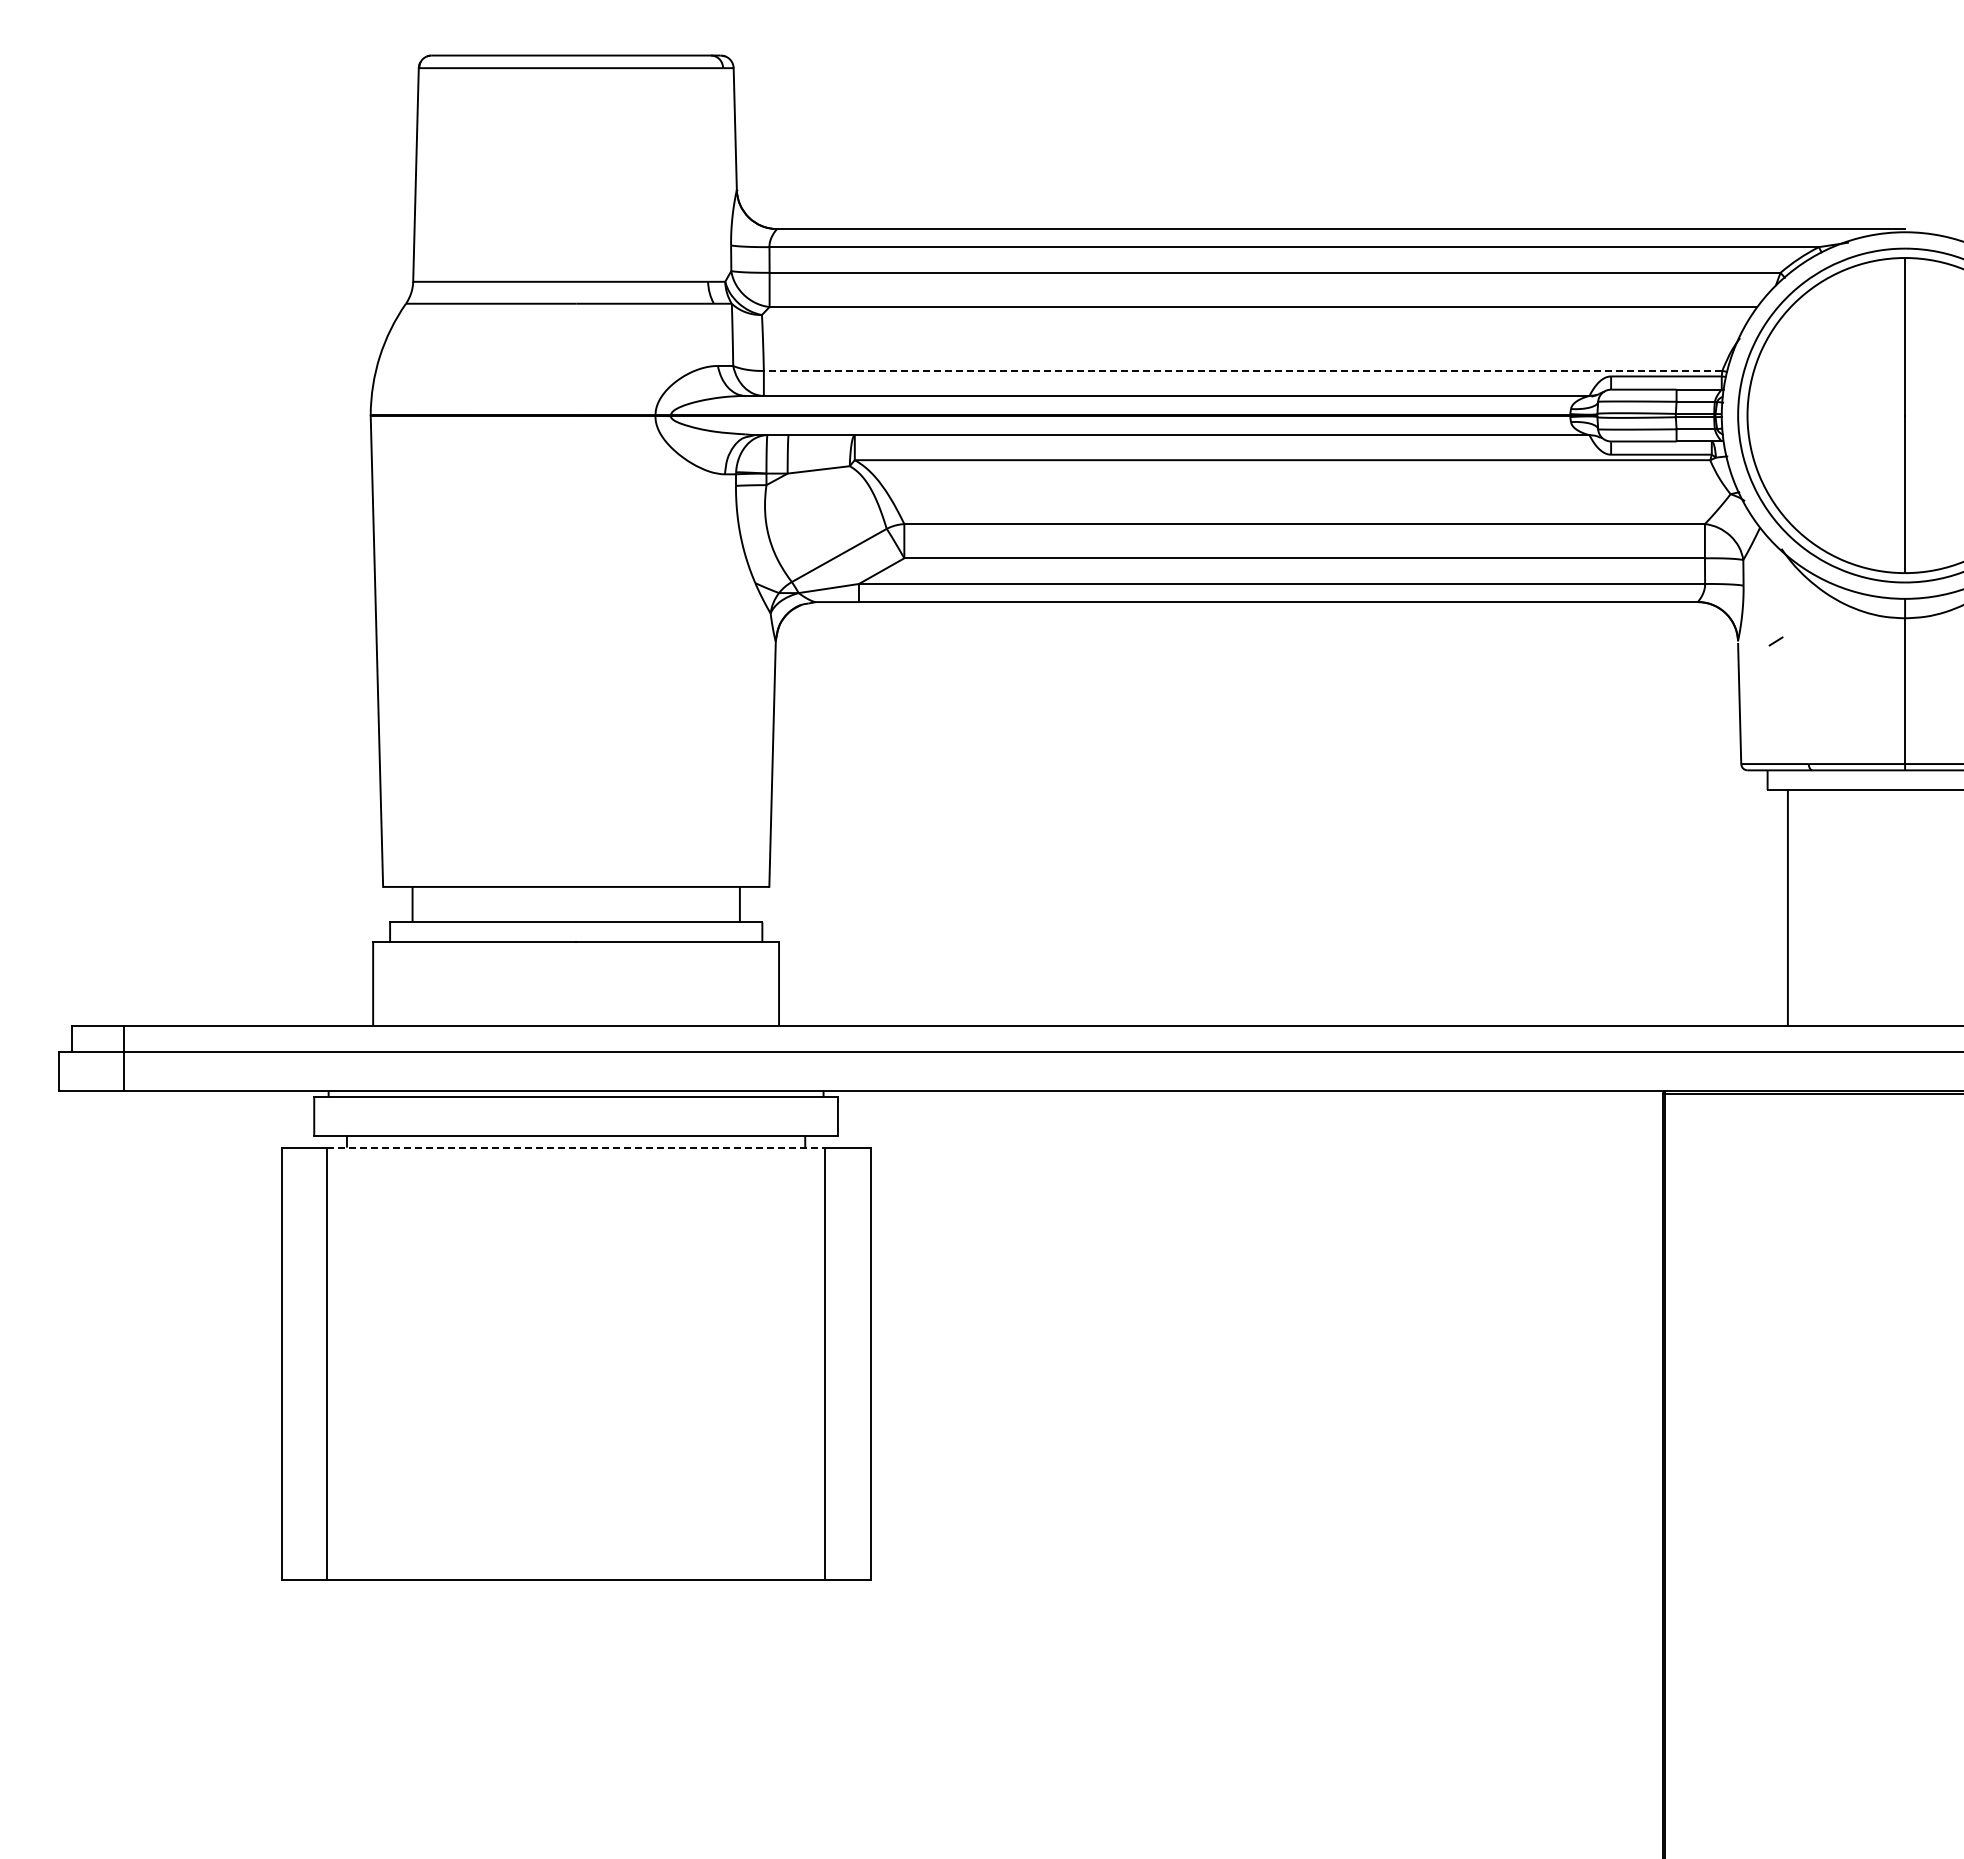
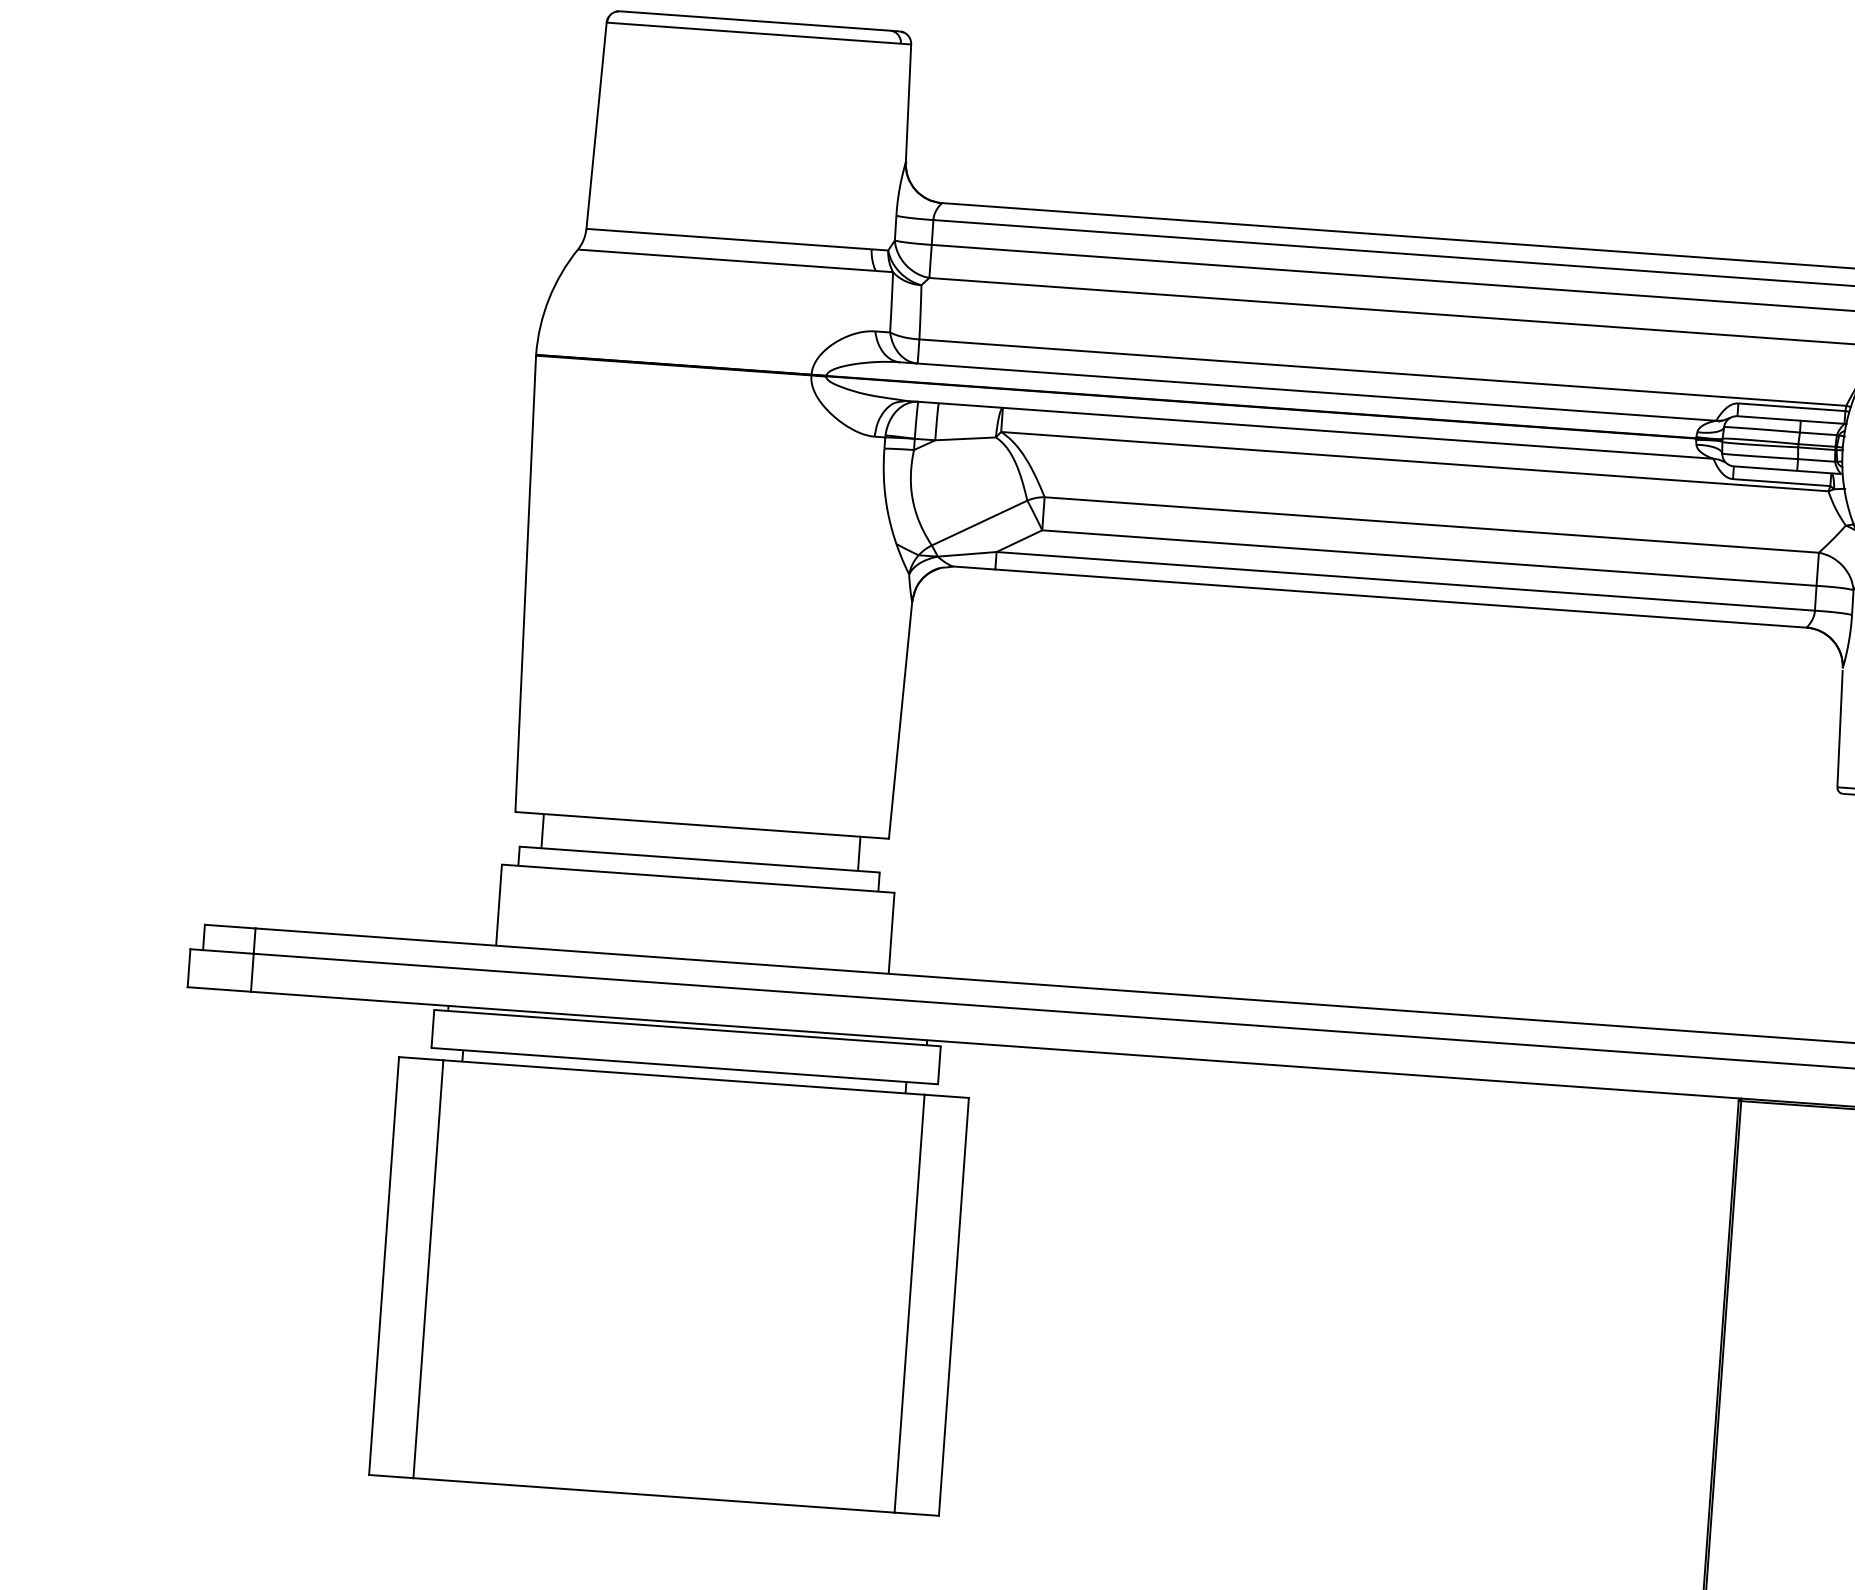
line: (1242, 370) -> (1382, 372), dashed -> solid
line: (576, 1147) -> (684, 1077), dashed -> solid

